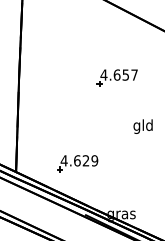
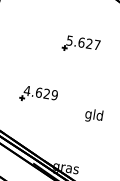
text: (114, 74) -> (79, 41), 4.657 -> 5.627
text: (142, 126) -> (93, 115), moved
part: (77, 163) -> (38, 95), moved

